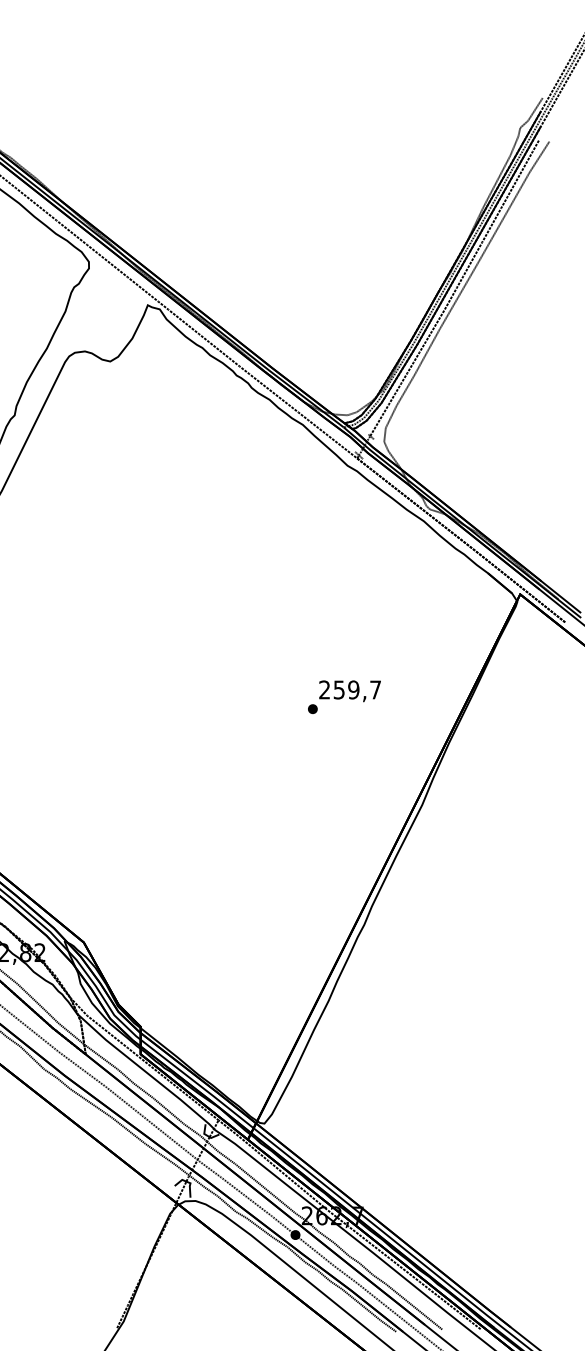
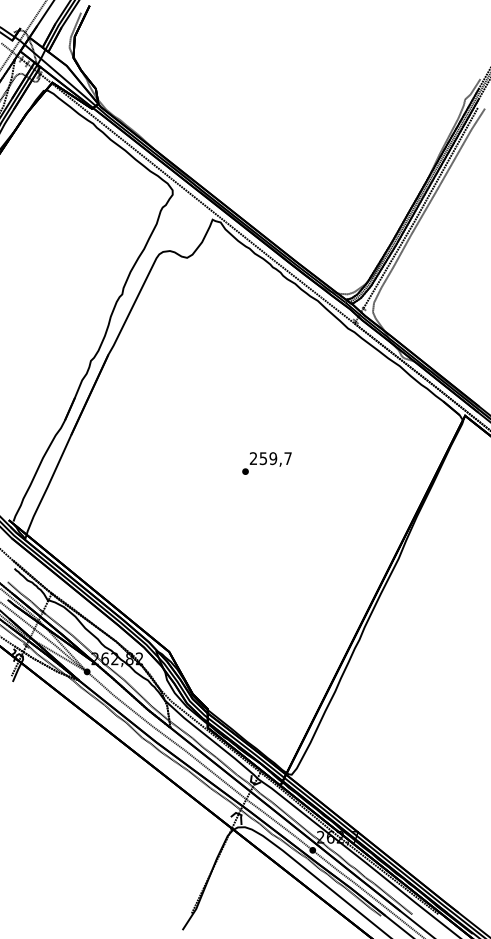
text: (343, 697) -> (266, 463), moved

